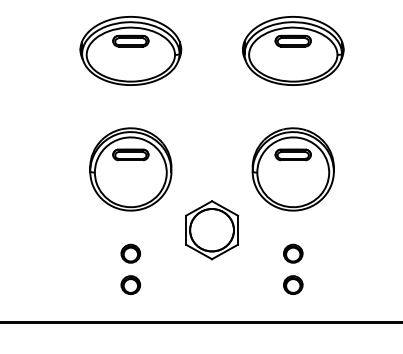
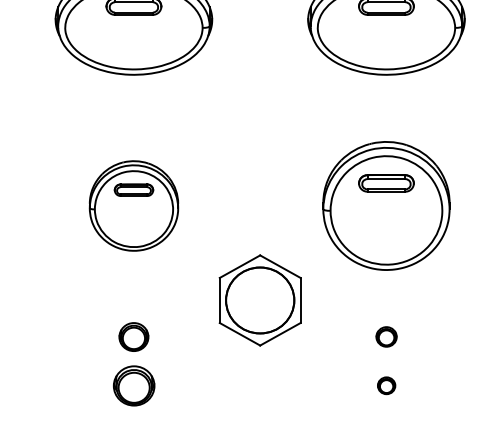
part: (130, 169) -> (133, 206), size x0.7
part: (293, 253) -> (386, 336), size x0.7
part: (130, 284) -> (133, 384), size x1.4
part: (293, 284) -> (386, 384), size x0.6

